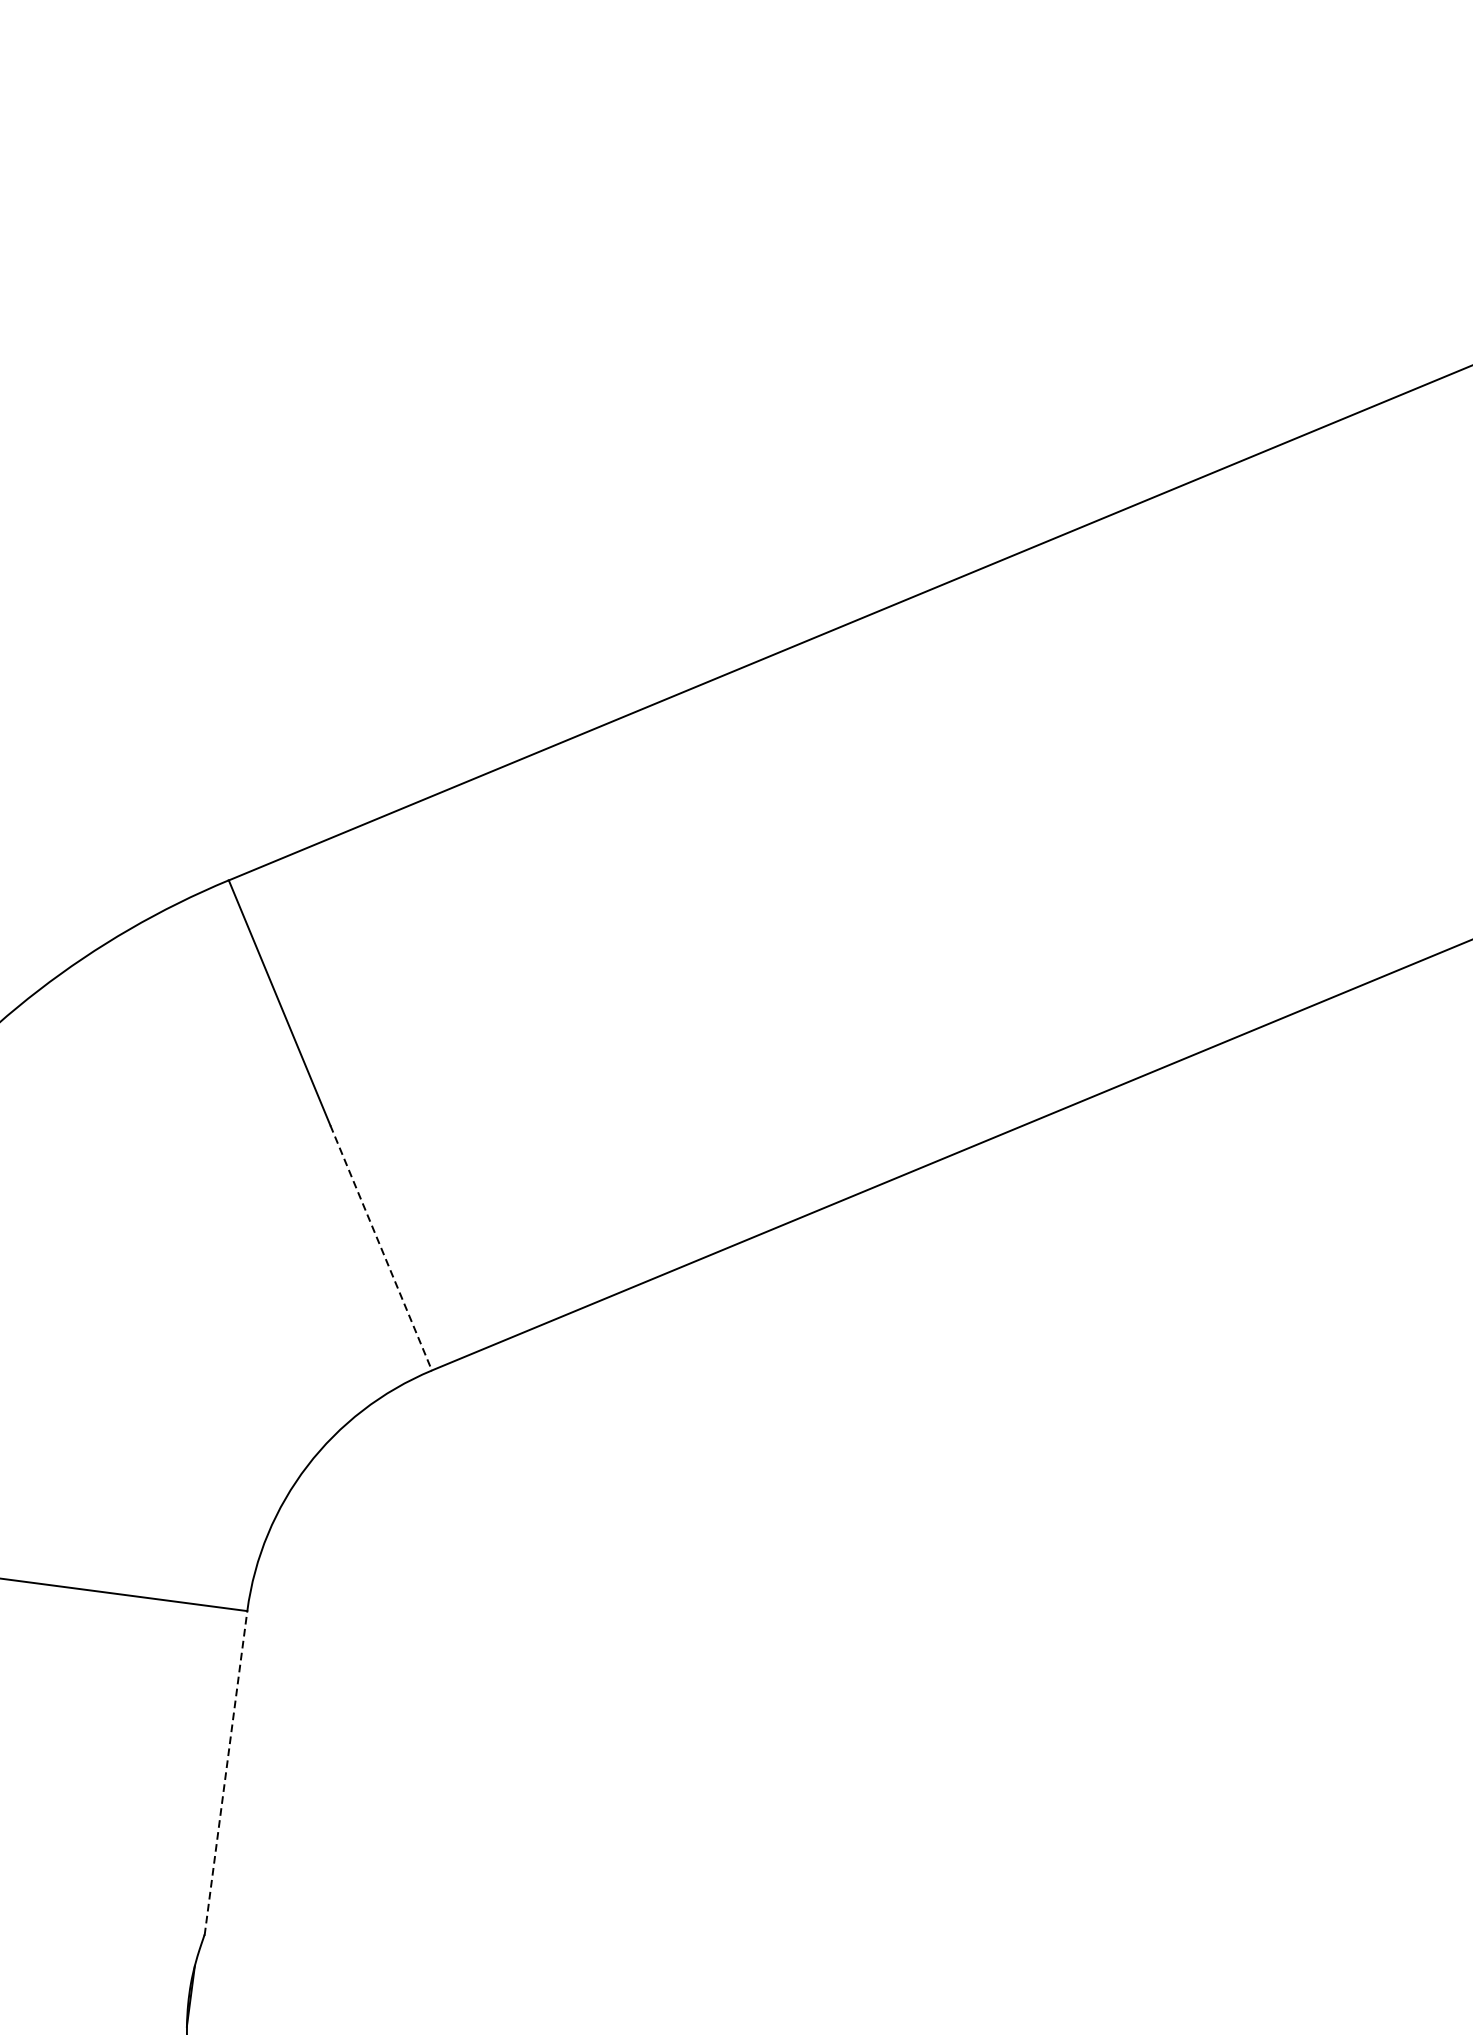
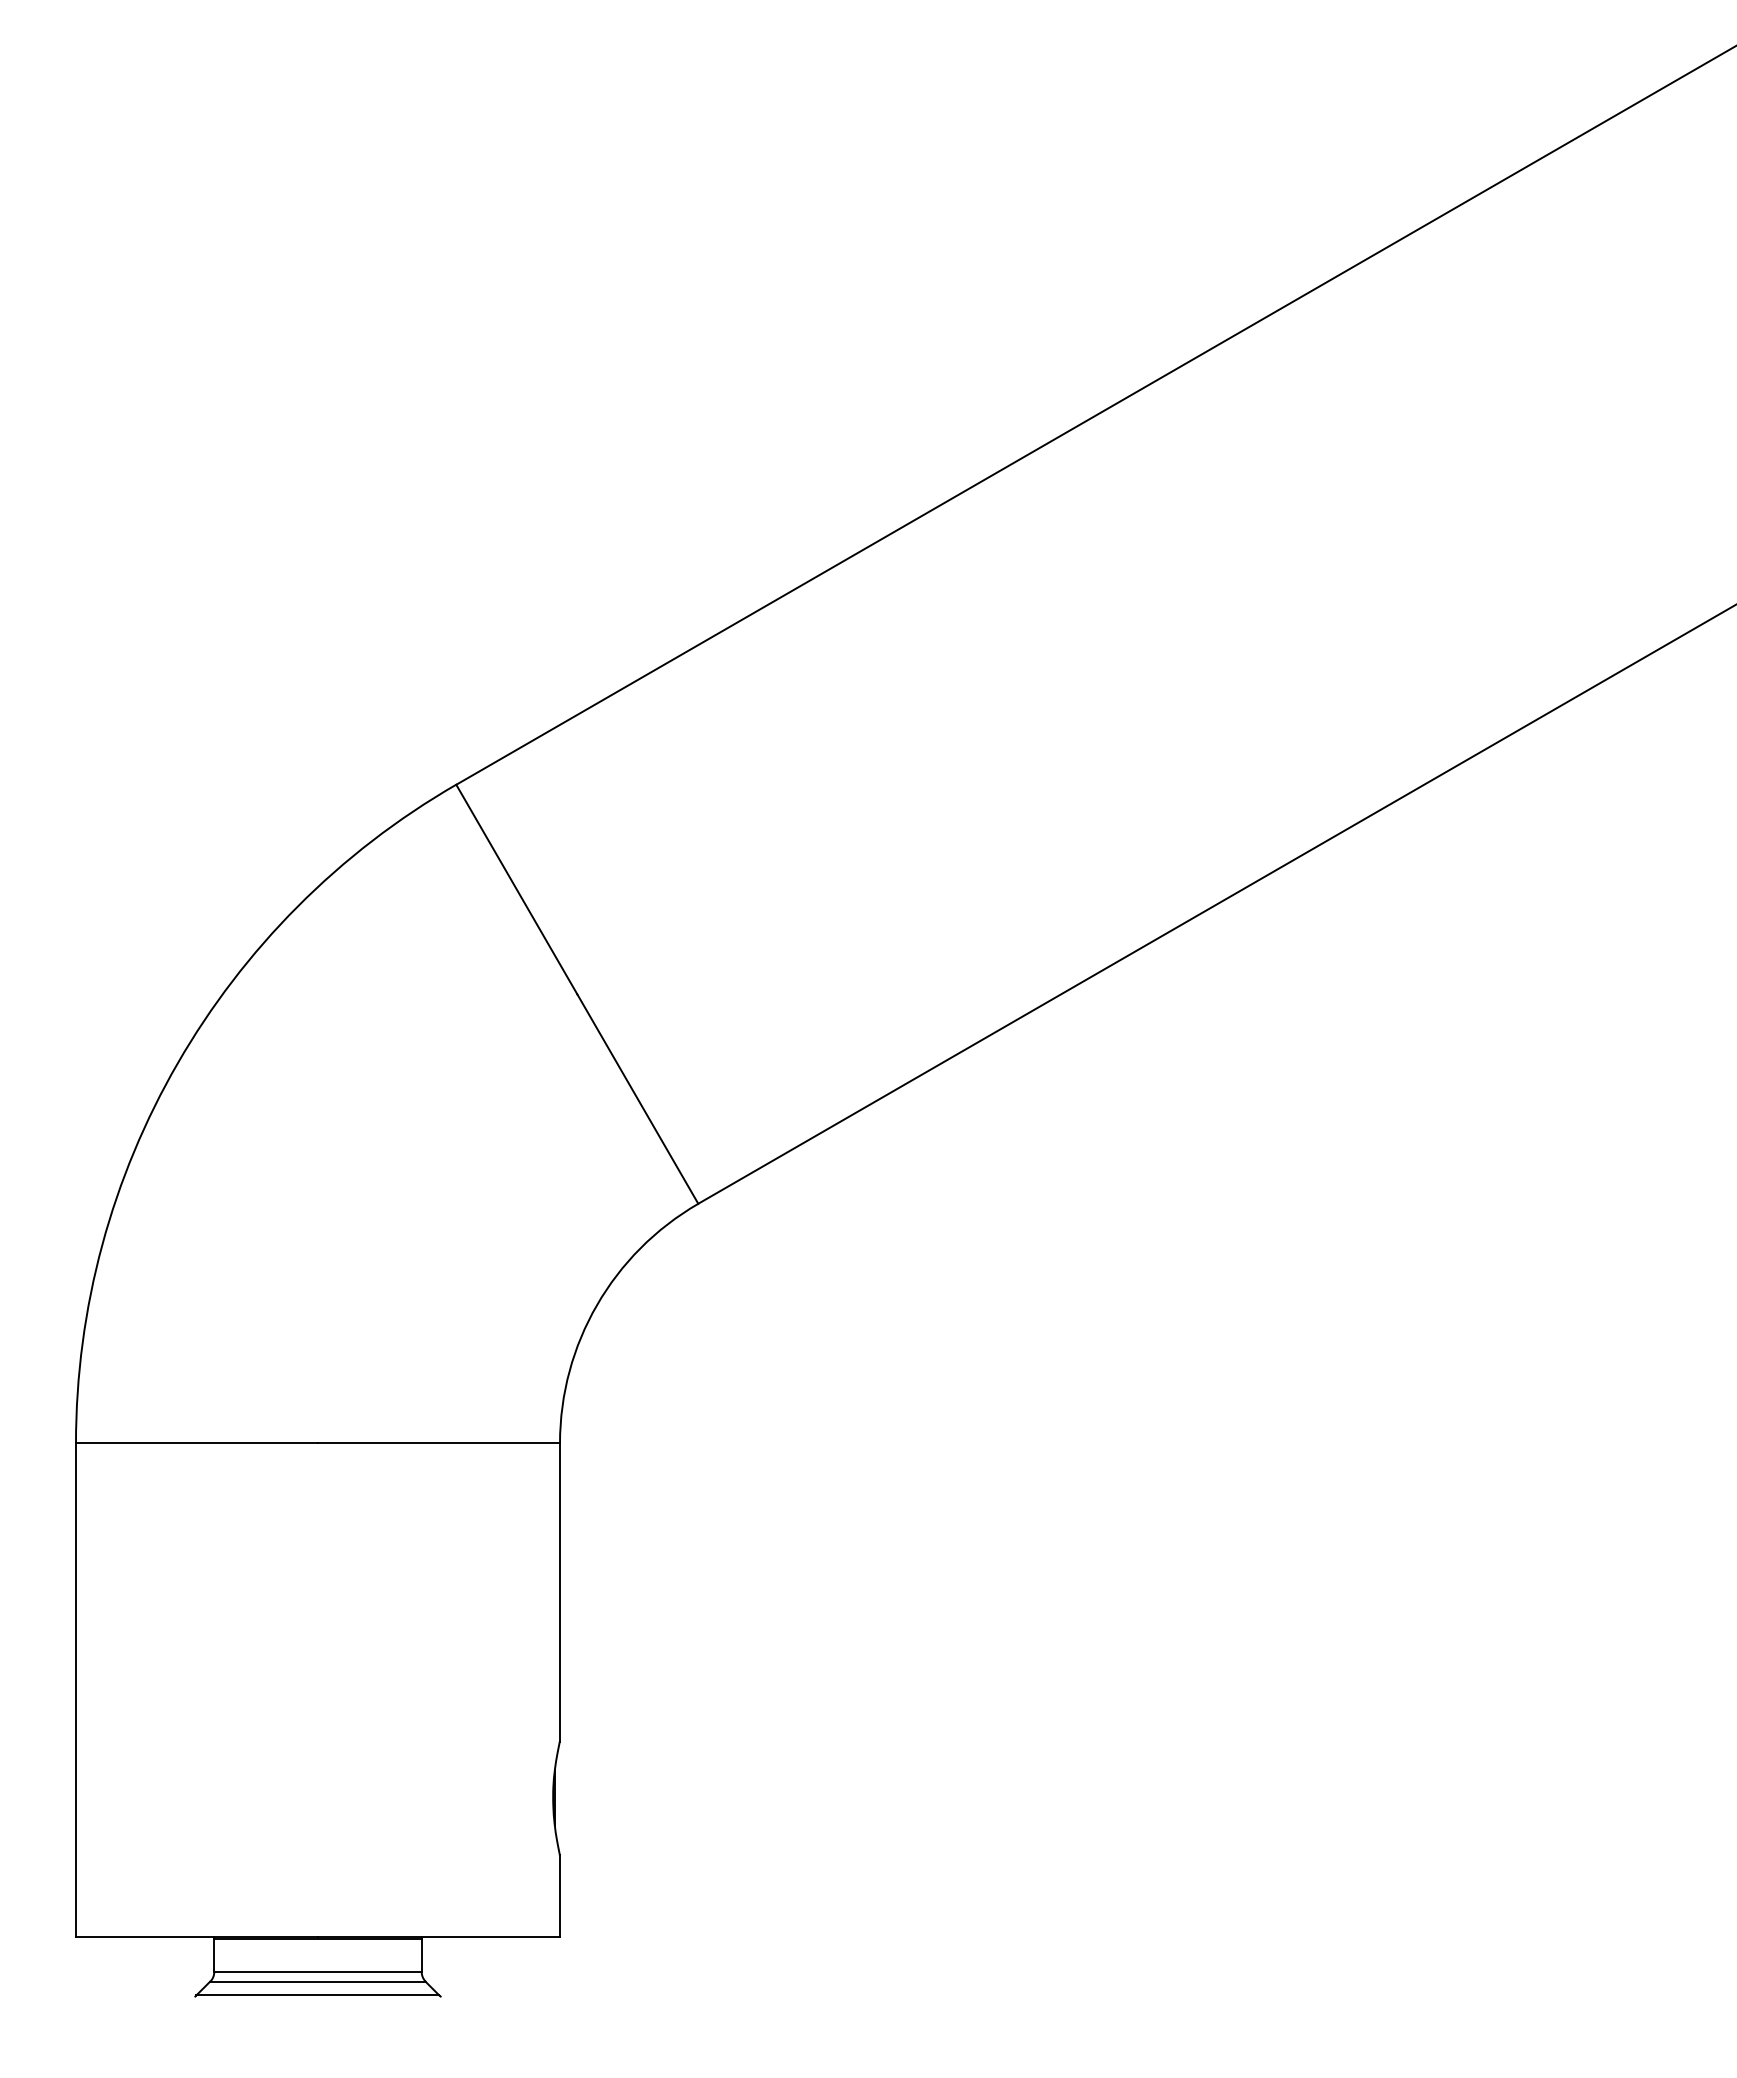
line: (380, 1248) -> (637, 1099), dashed -> solid
line: (226, 1773) -> (560, 1592), dashed -> solid

